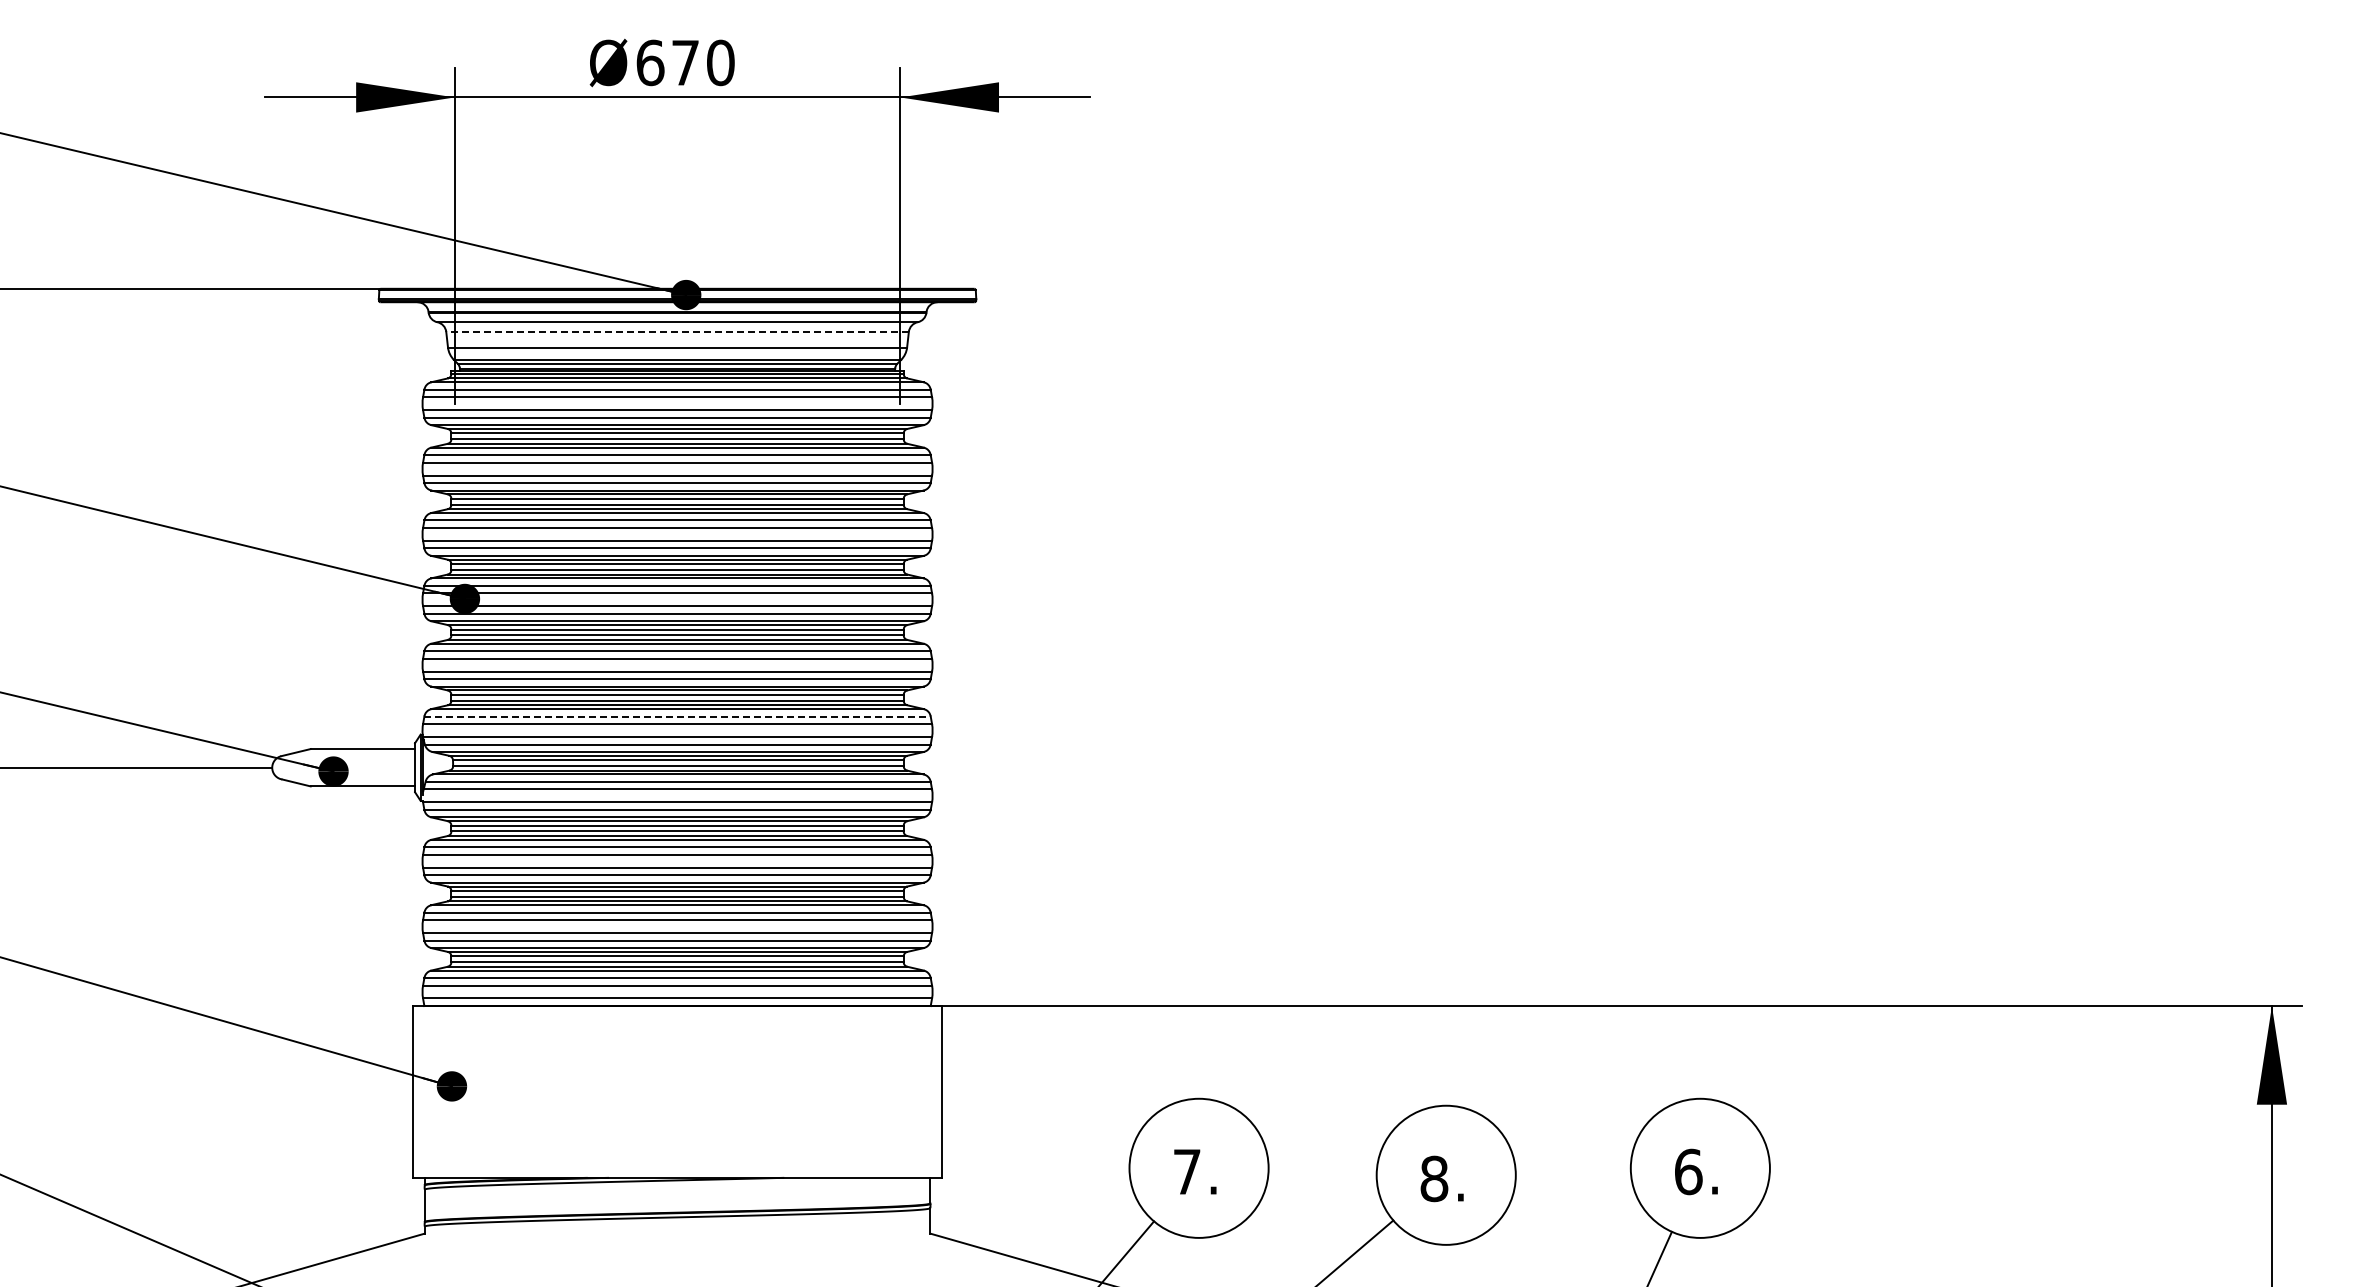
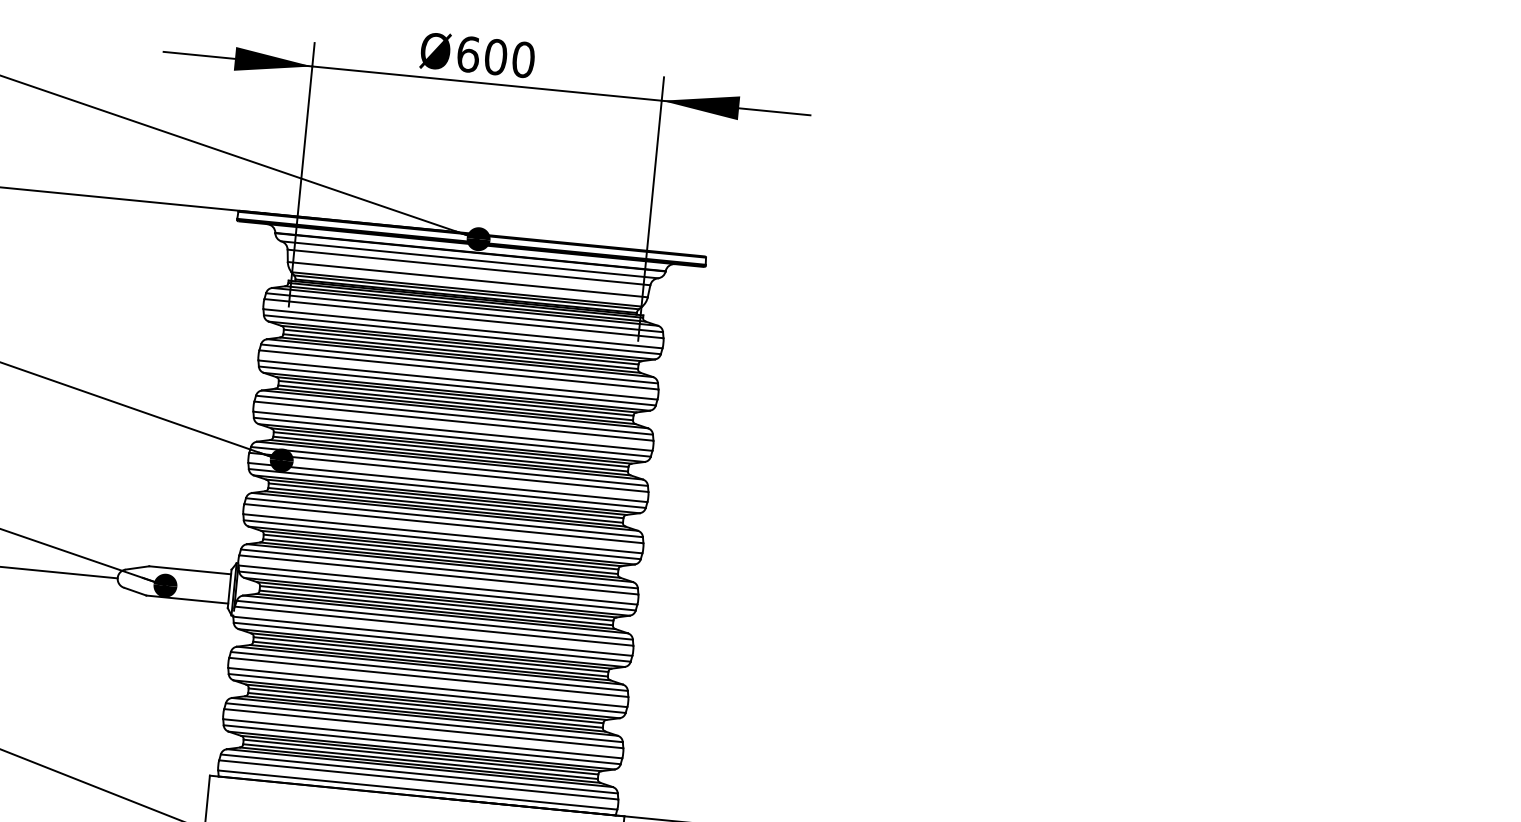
text: (685, 62) -> (495, 56), 670 -> 600
line: (677, 331) -> (468, 267), dashed -> solid
line: (678, 716) -> (440, 569), dashed -> solid

